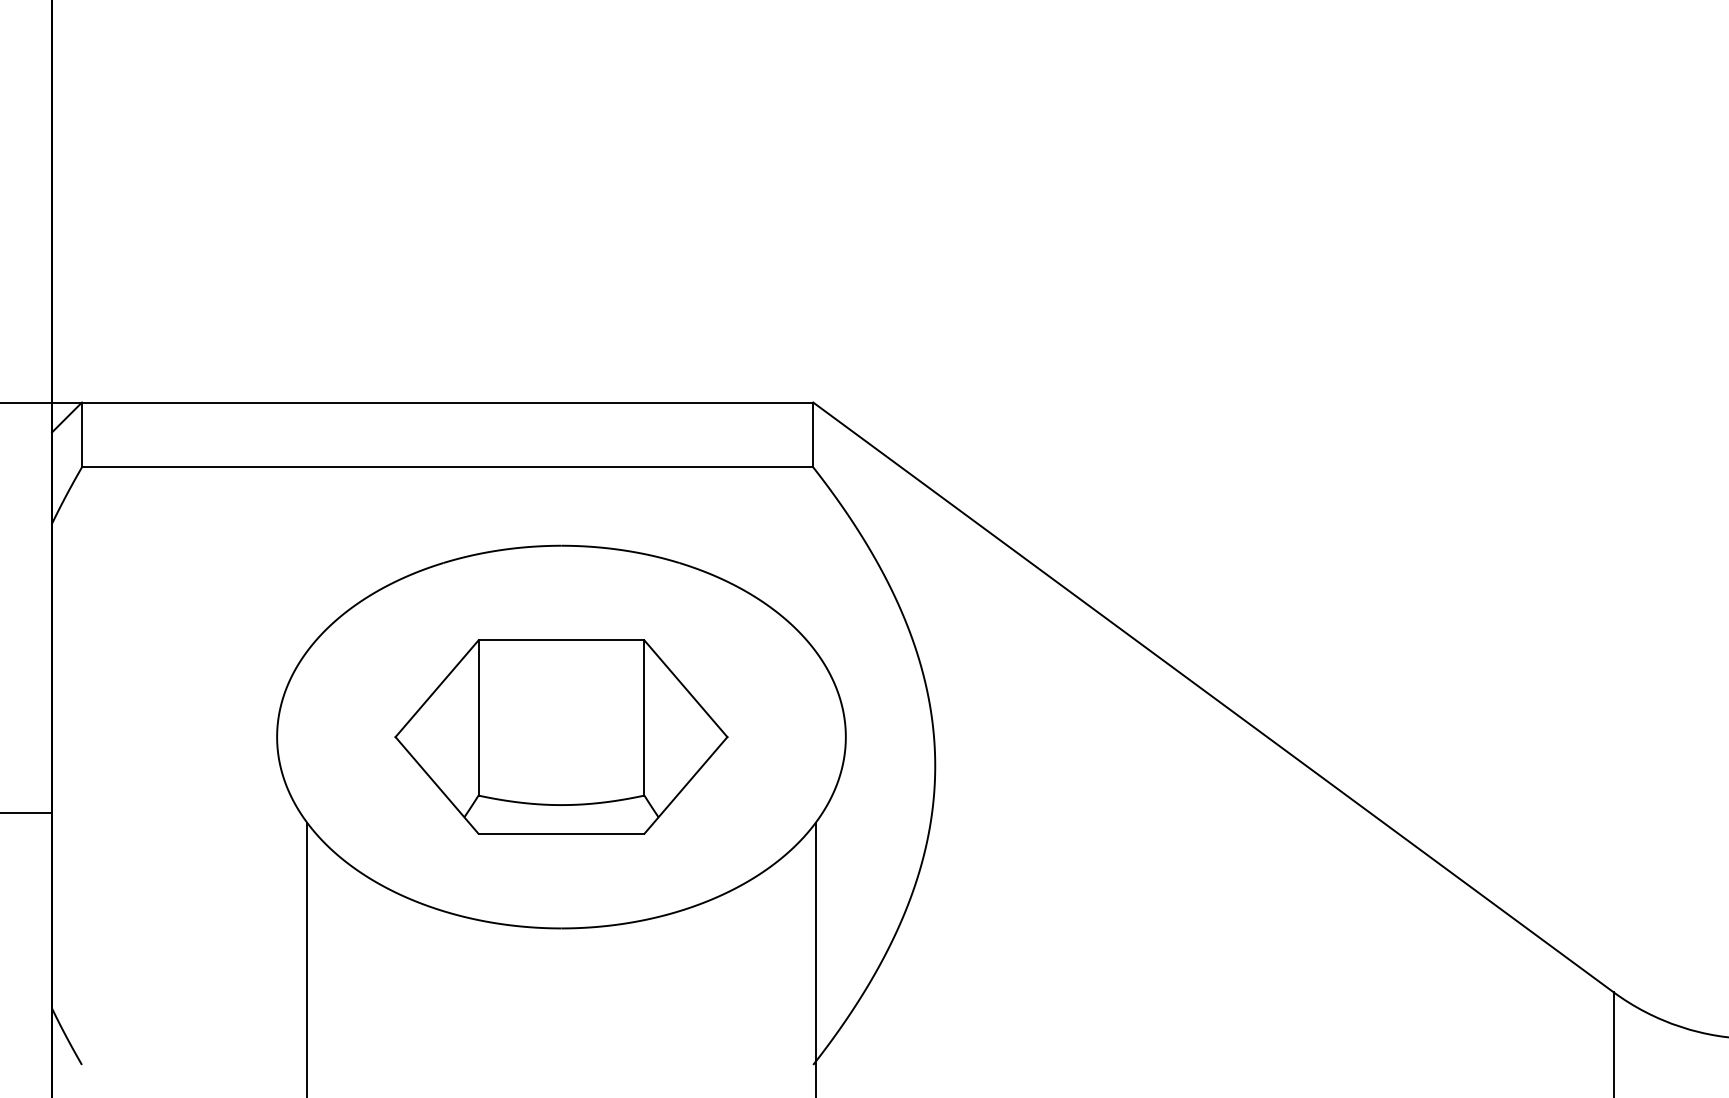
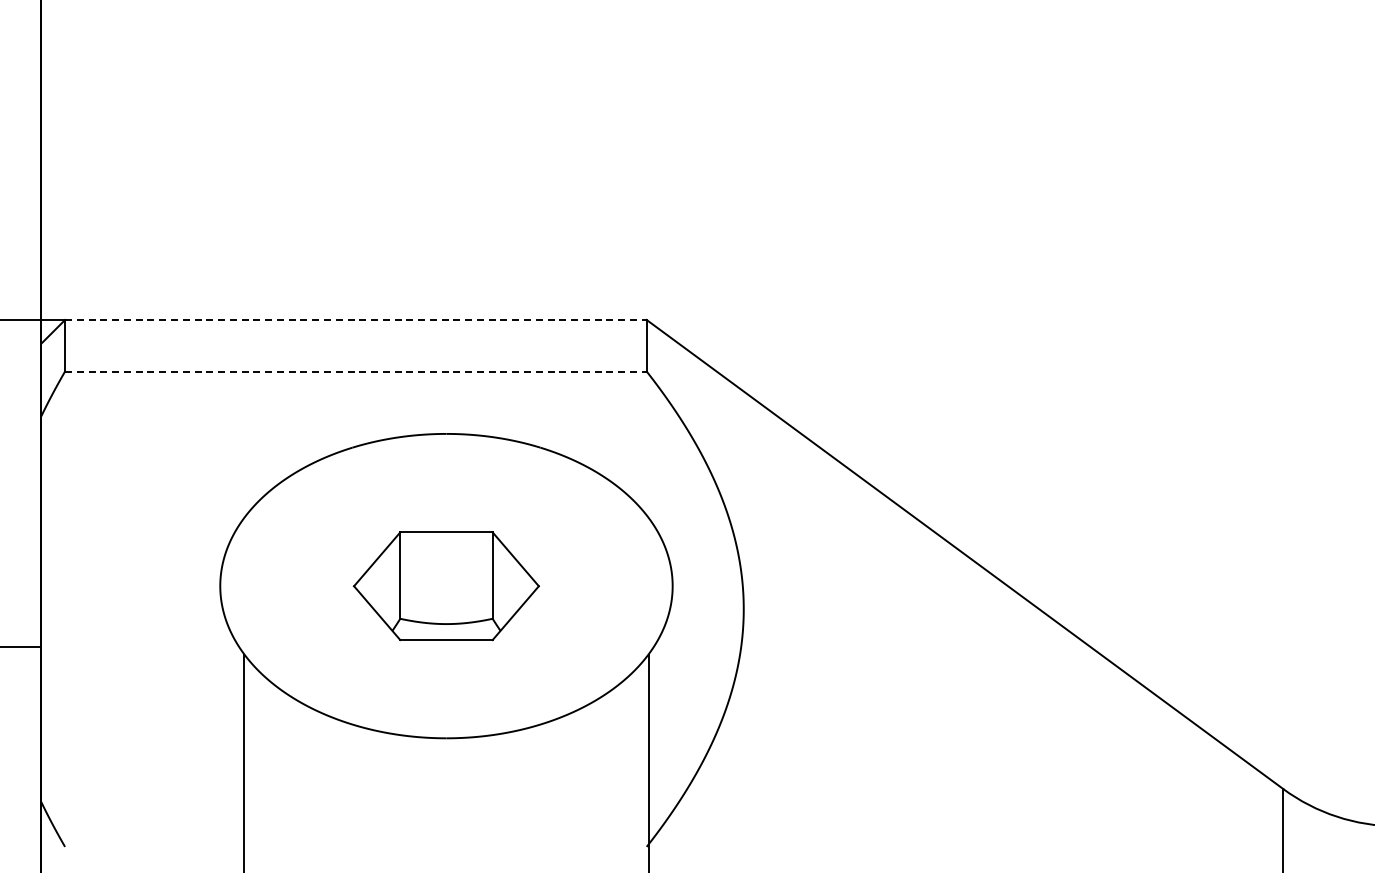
line: (447, 401) -> (355, 319), solid -> dashed
line: (447, 467) -> (355, 371), solid -> dashed
part: (561, 737) -> (446, 586), size x0.7

